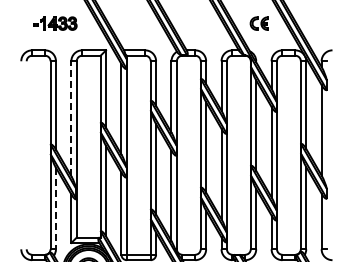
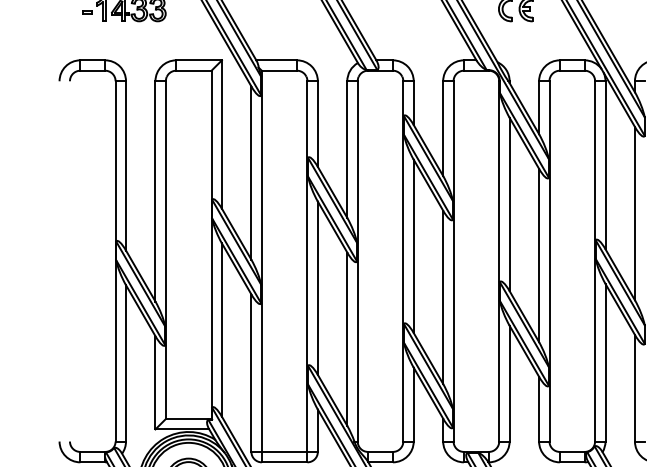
line: (71, 118) -> (155, 190), dashed -> solid
line: (55, 208) -> (125, 363), dashed -> solid

